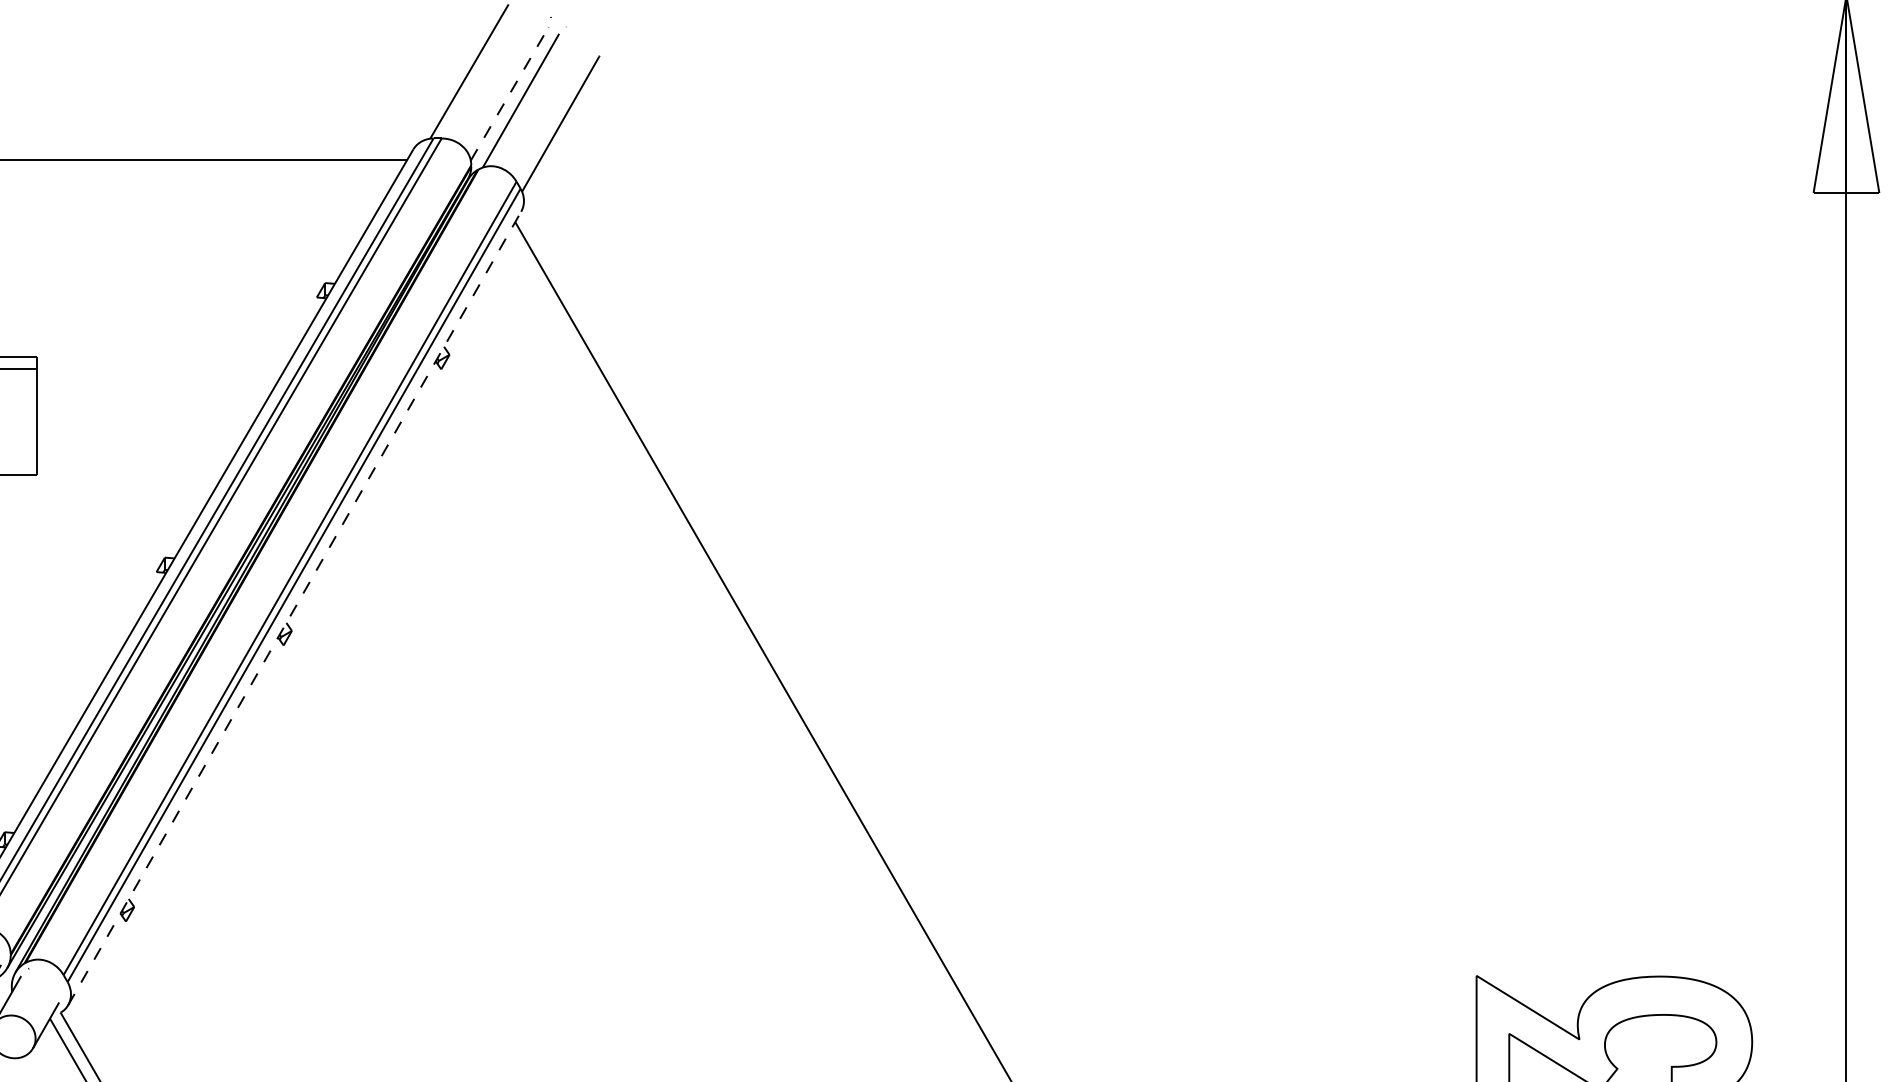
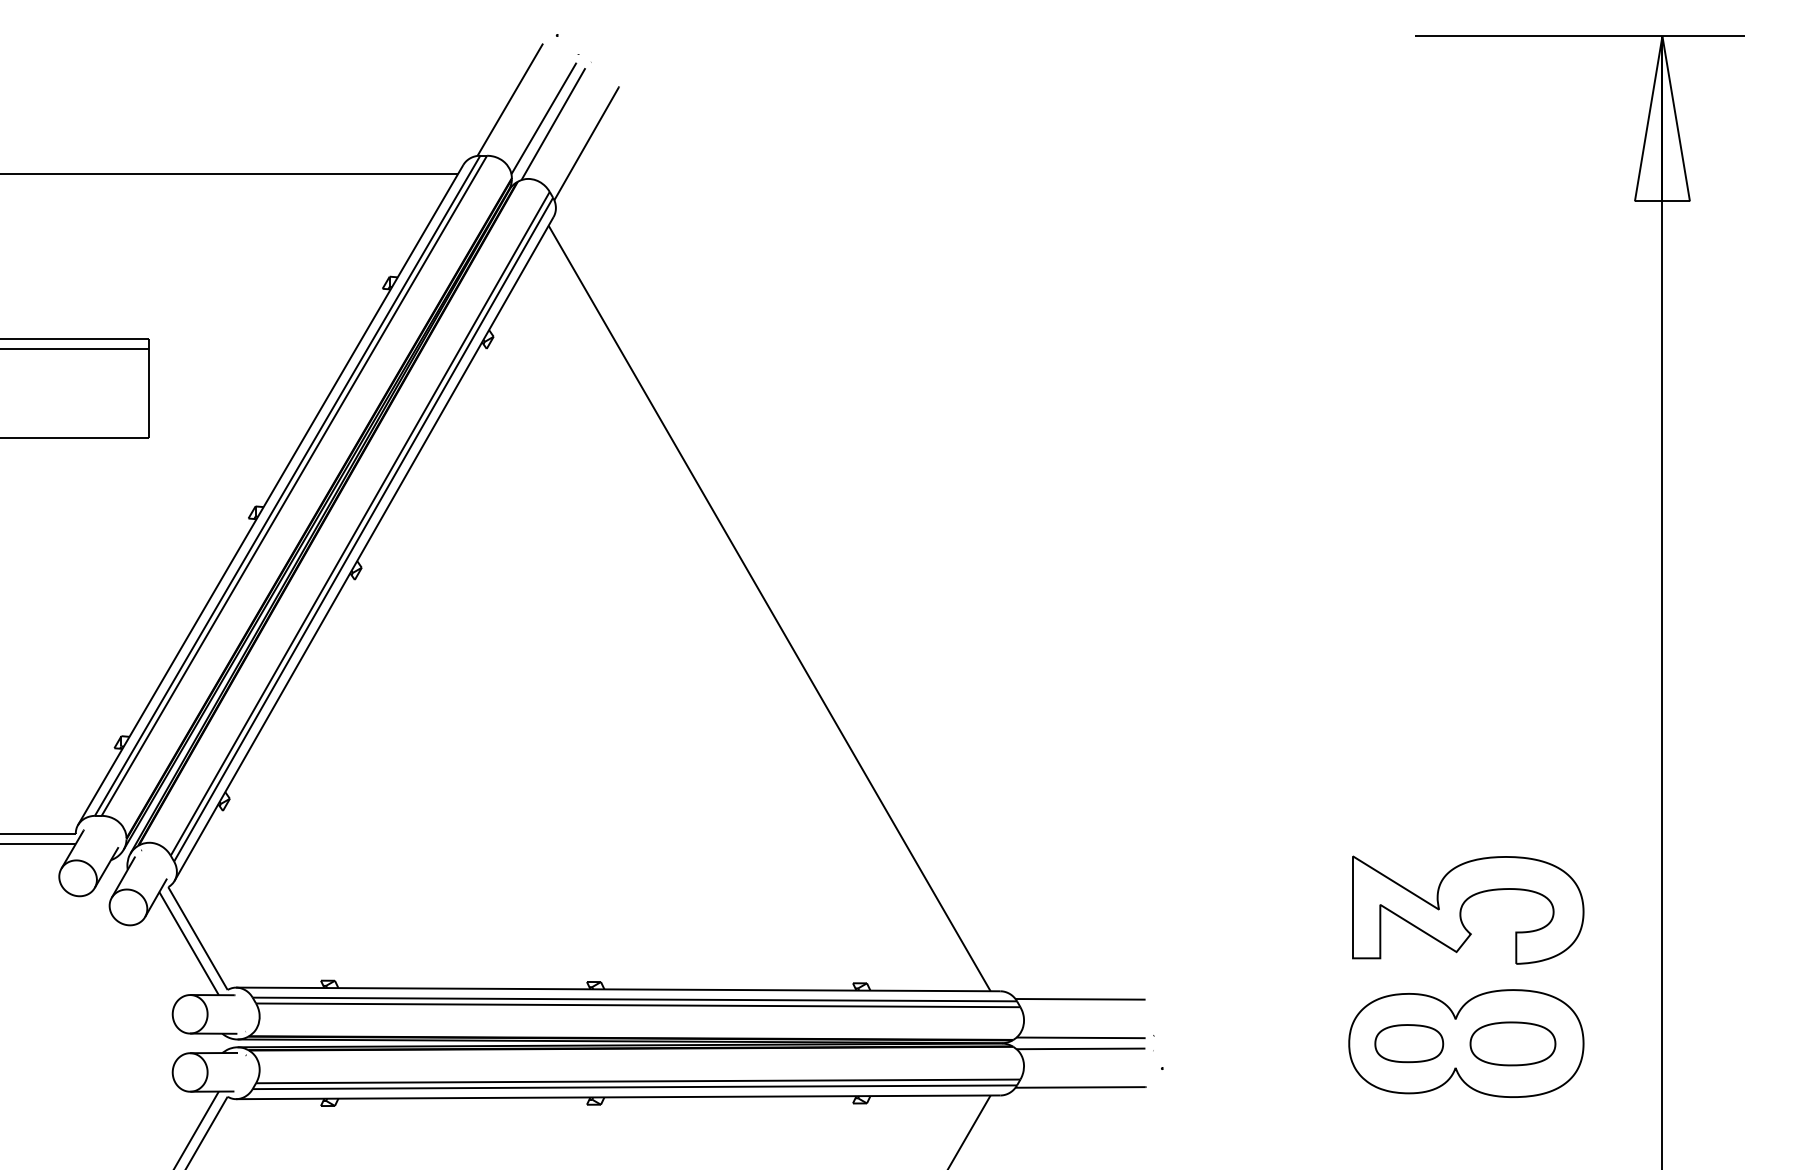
line: (510, 93) -> (544, 118), dashed -> solid
line: (295, 607) -> (364, 548), dashed -> solid

